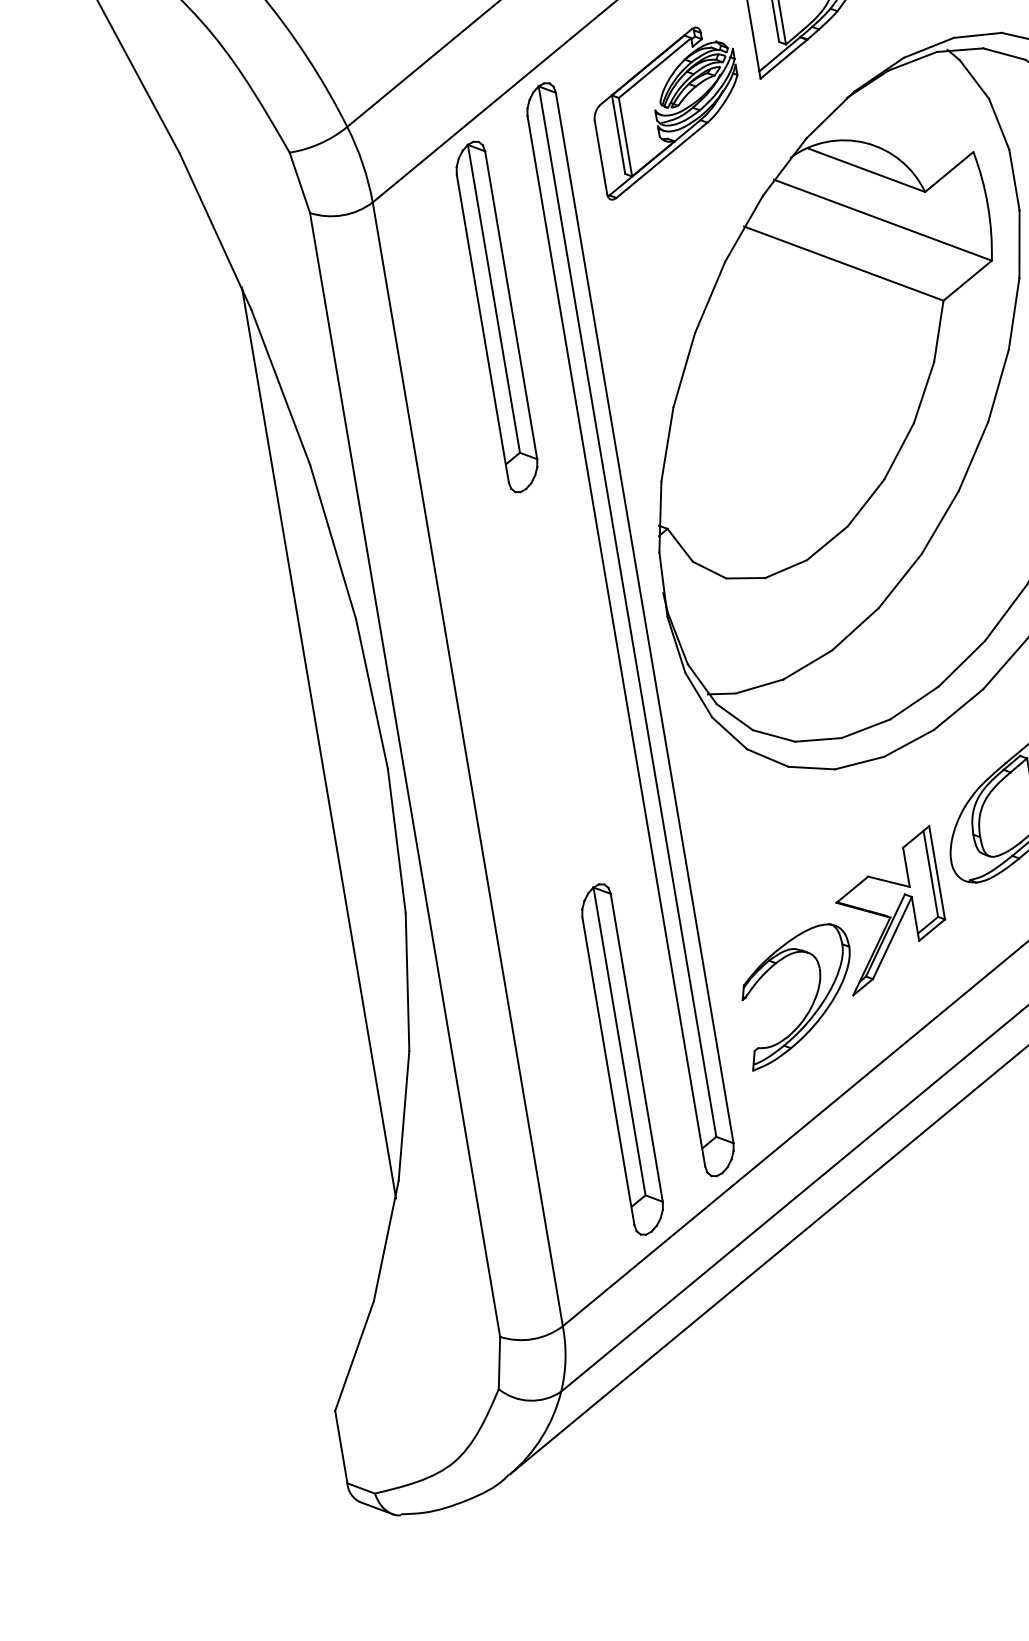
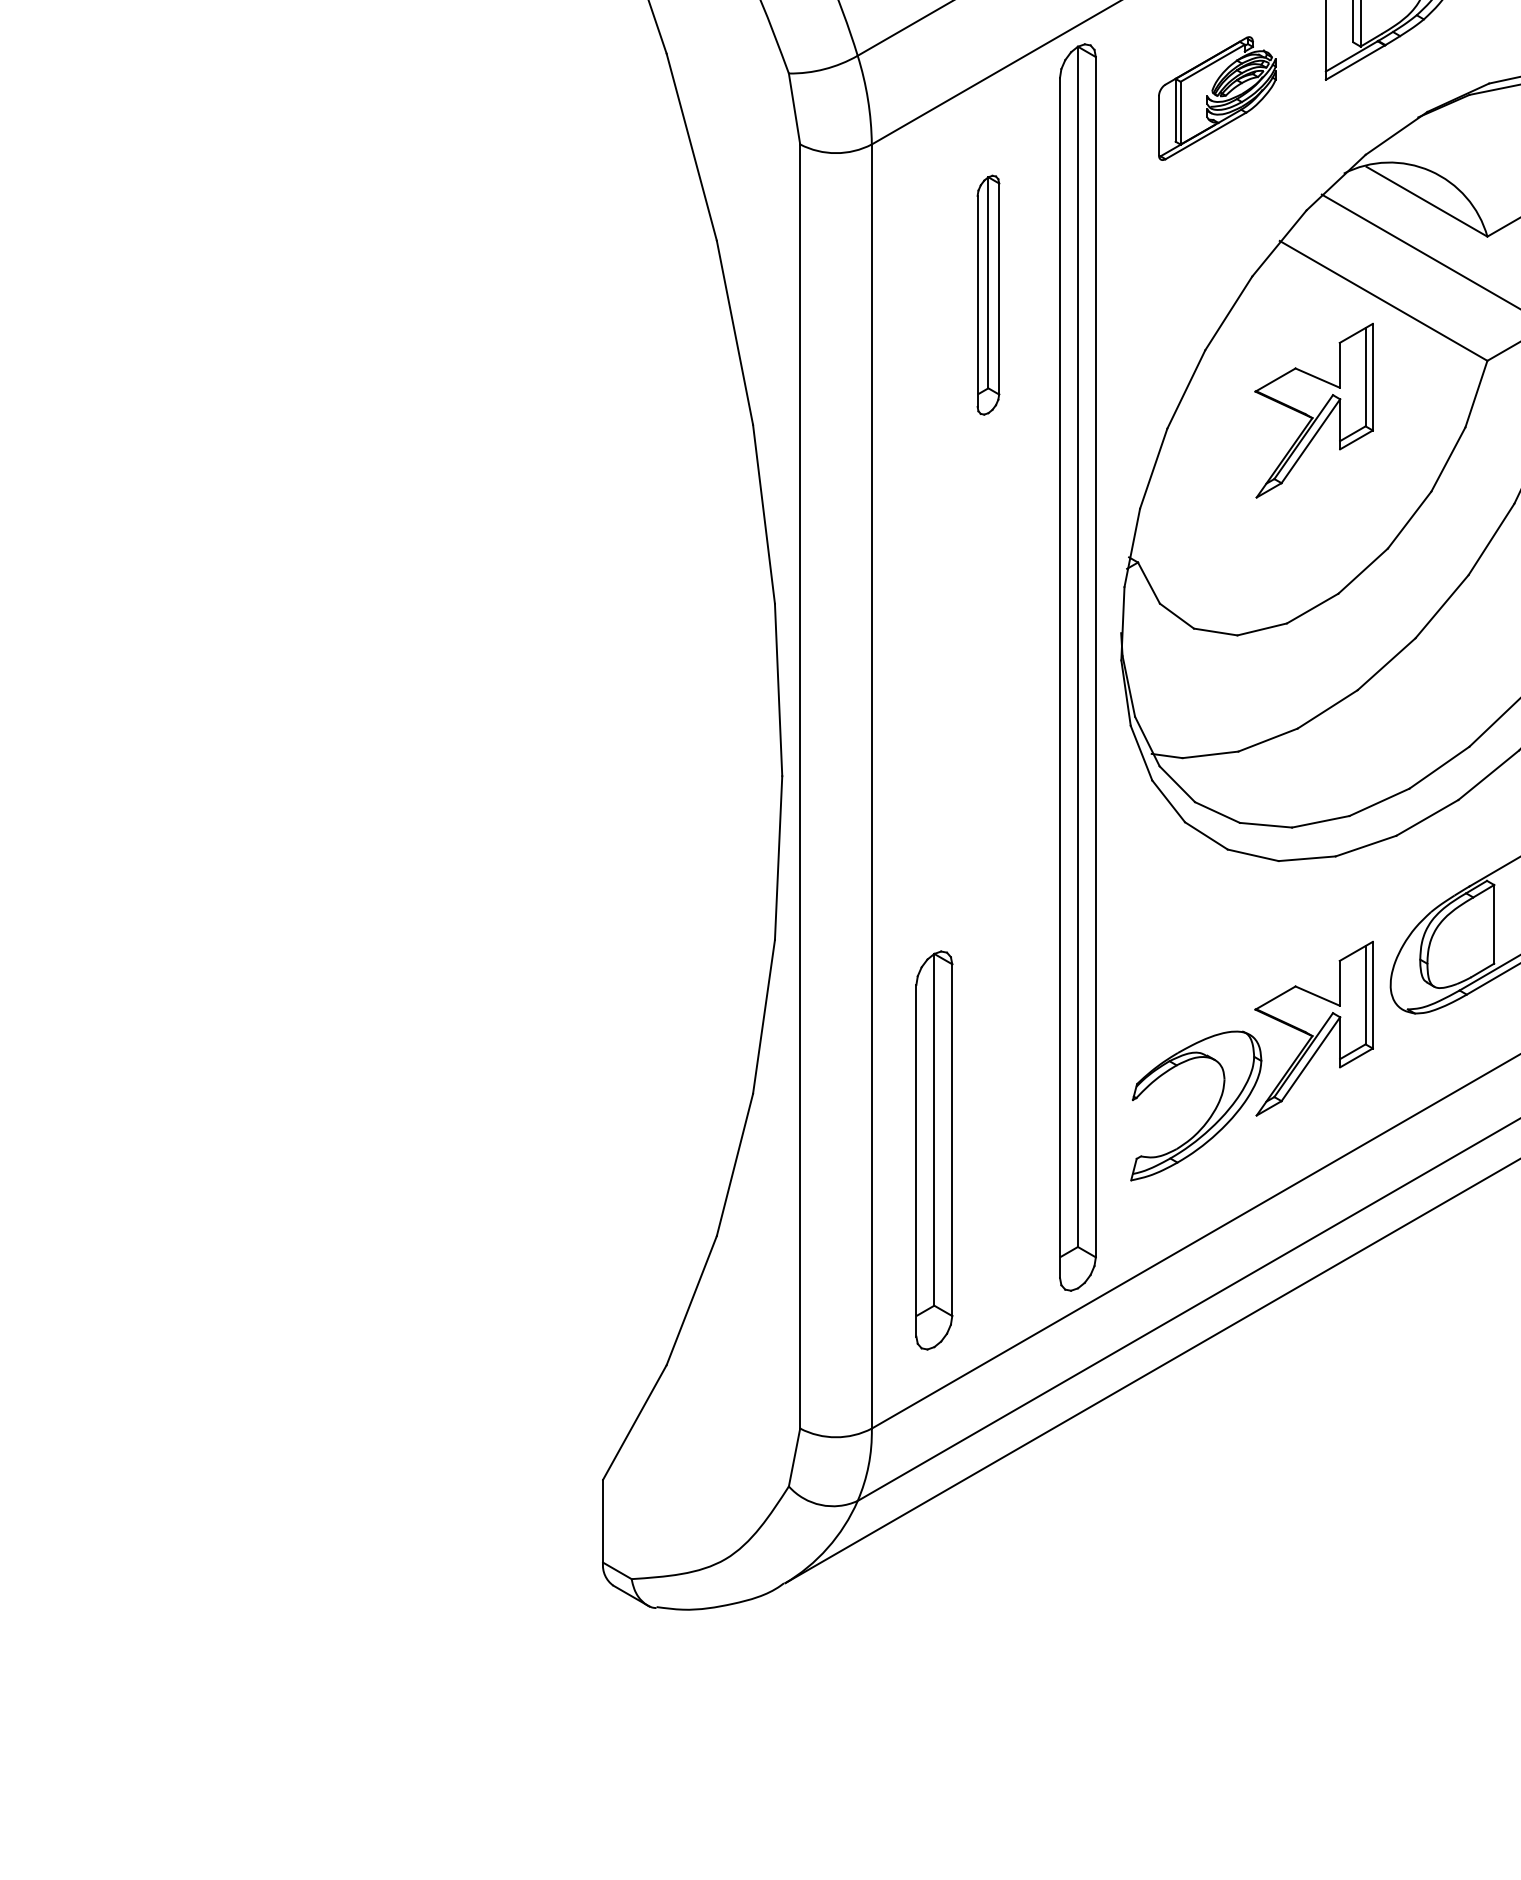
part: (668, 111) -> (1217, 98), size x0.7
part: (497, 317) -> (988, 295), size x0.6
part: (798, 369) -> (1313, 410), added
line: (318, 742) -> (710, 734), removed
part: (622, 1059) -> (934, 1150), moved

